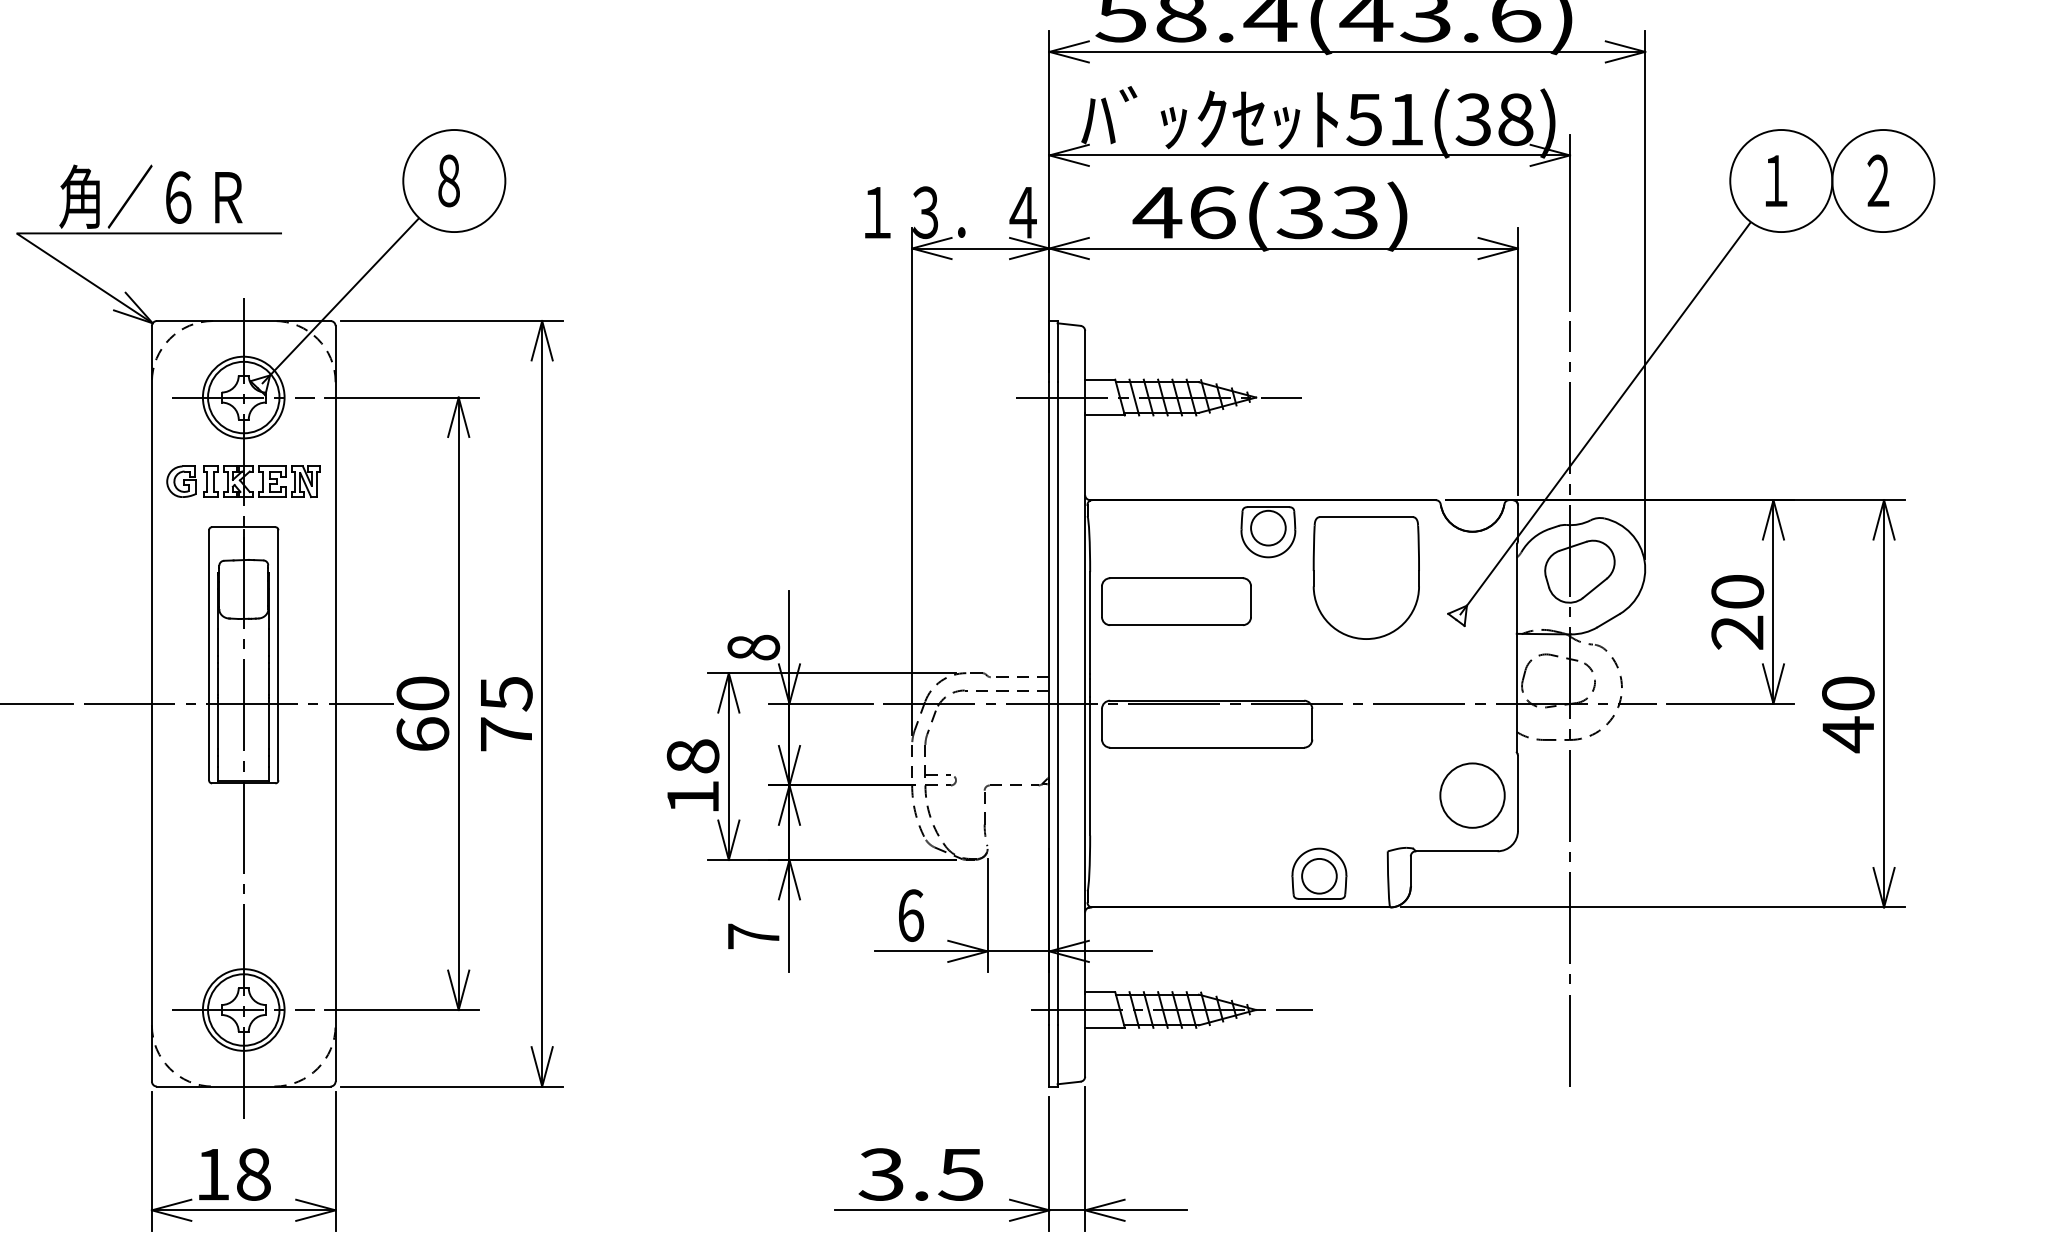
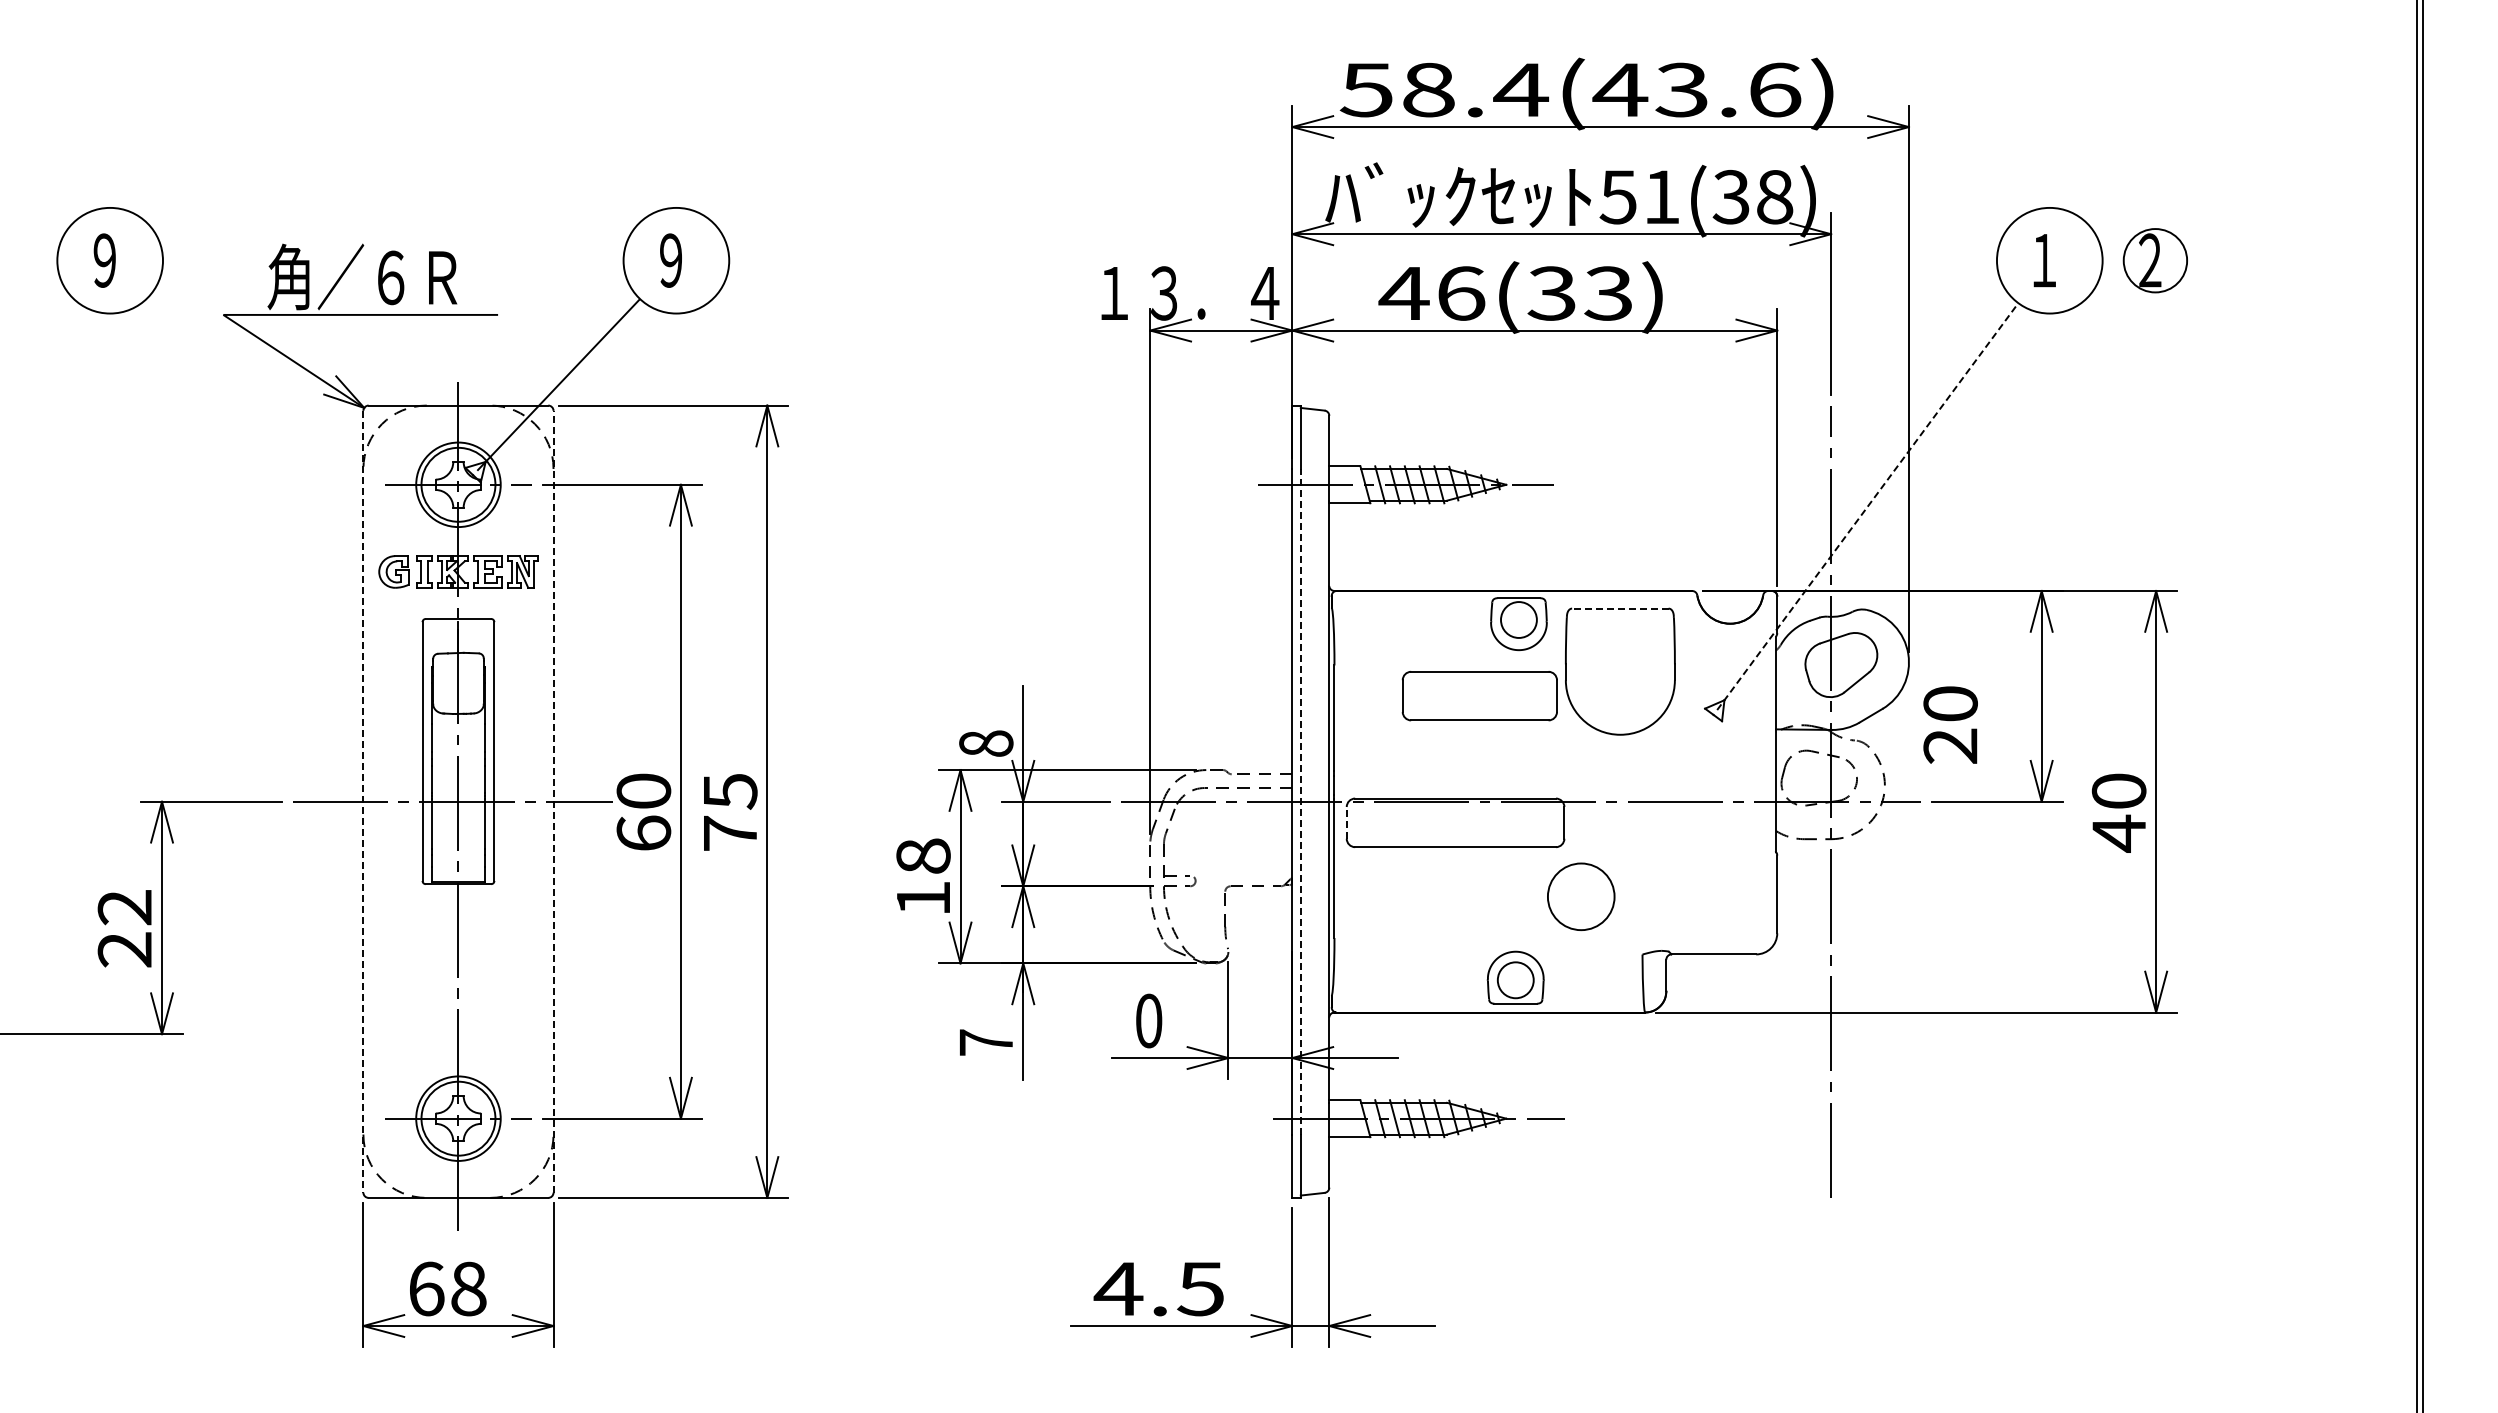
text: (448, 180) -> (670, 260), ８ -> ９
circle: (1883, 180) -> (2155, 260), size x0.6
line: (1606, 418) -> (1868, 506), solid -> dashed
line: (1365, 517) -> (1619, 608), solid -> dashed
part: (1176, 602) -> (1479, 696), moved
text: (1737, 611) -> (1950, 724), moved
line: (151, 703) -> (363, 801), solid -> dashed
line: (335, 703) -> (553, 801), solid -> dashed
line: (1057, 703) -> (1300, 801), solid -> dashed
line: (1101, 723) -> (1346, 822), solid -> dashed
circle: (1472, 795) -> (1581, 896), moved
part: (1319, 873) -> (1515, 977), moved
text: (911, 915) -> (1149, 1020), 6 -> 0
text: (213, 1174) -> (427, 1288), 18 -> 68
text: (881, 1174) -> (1118, 1288), 3.5 -> 4.5

